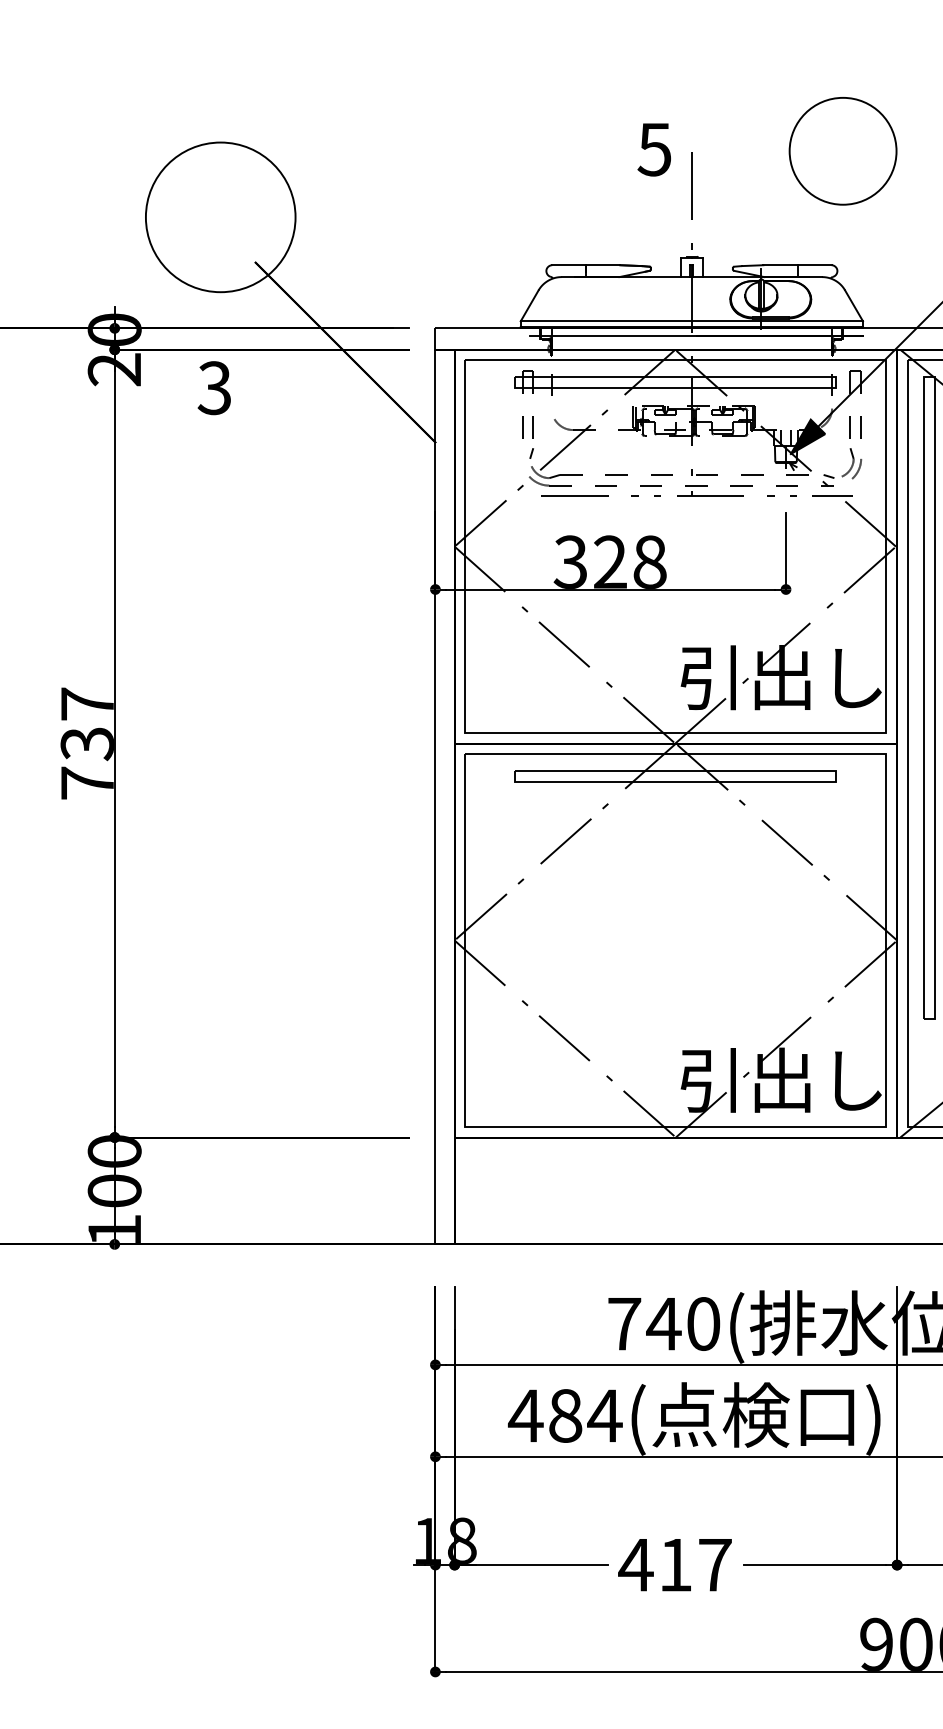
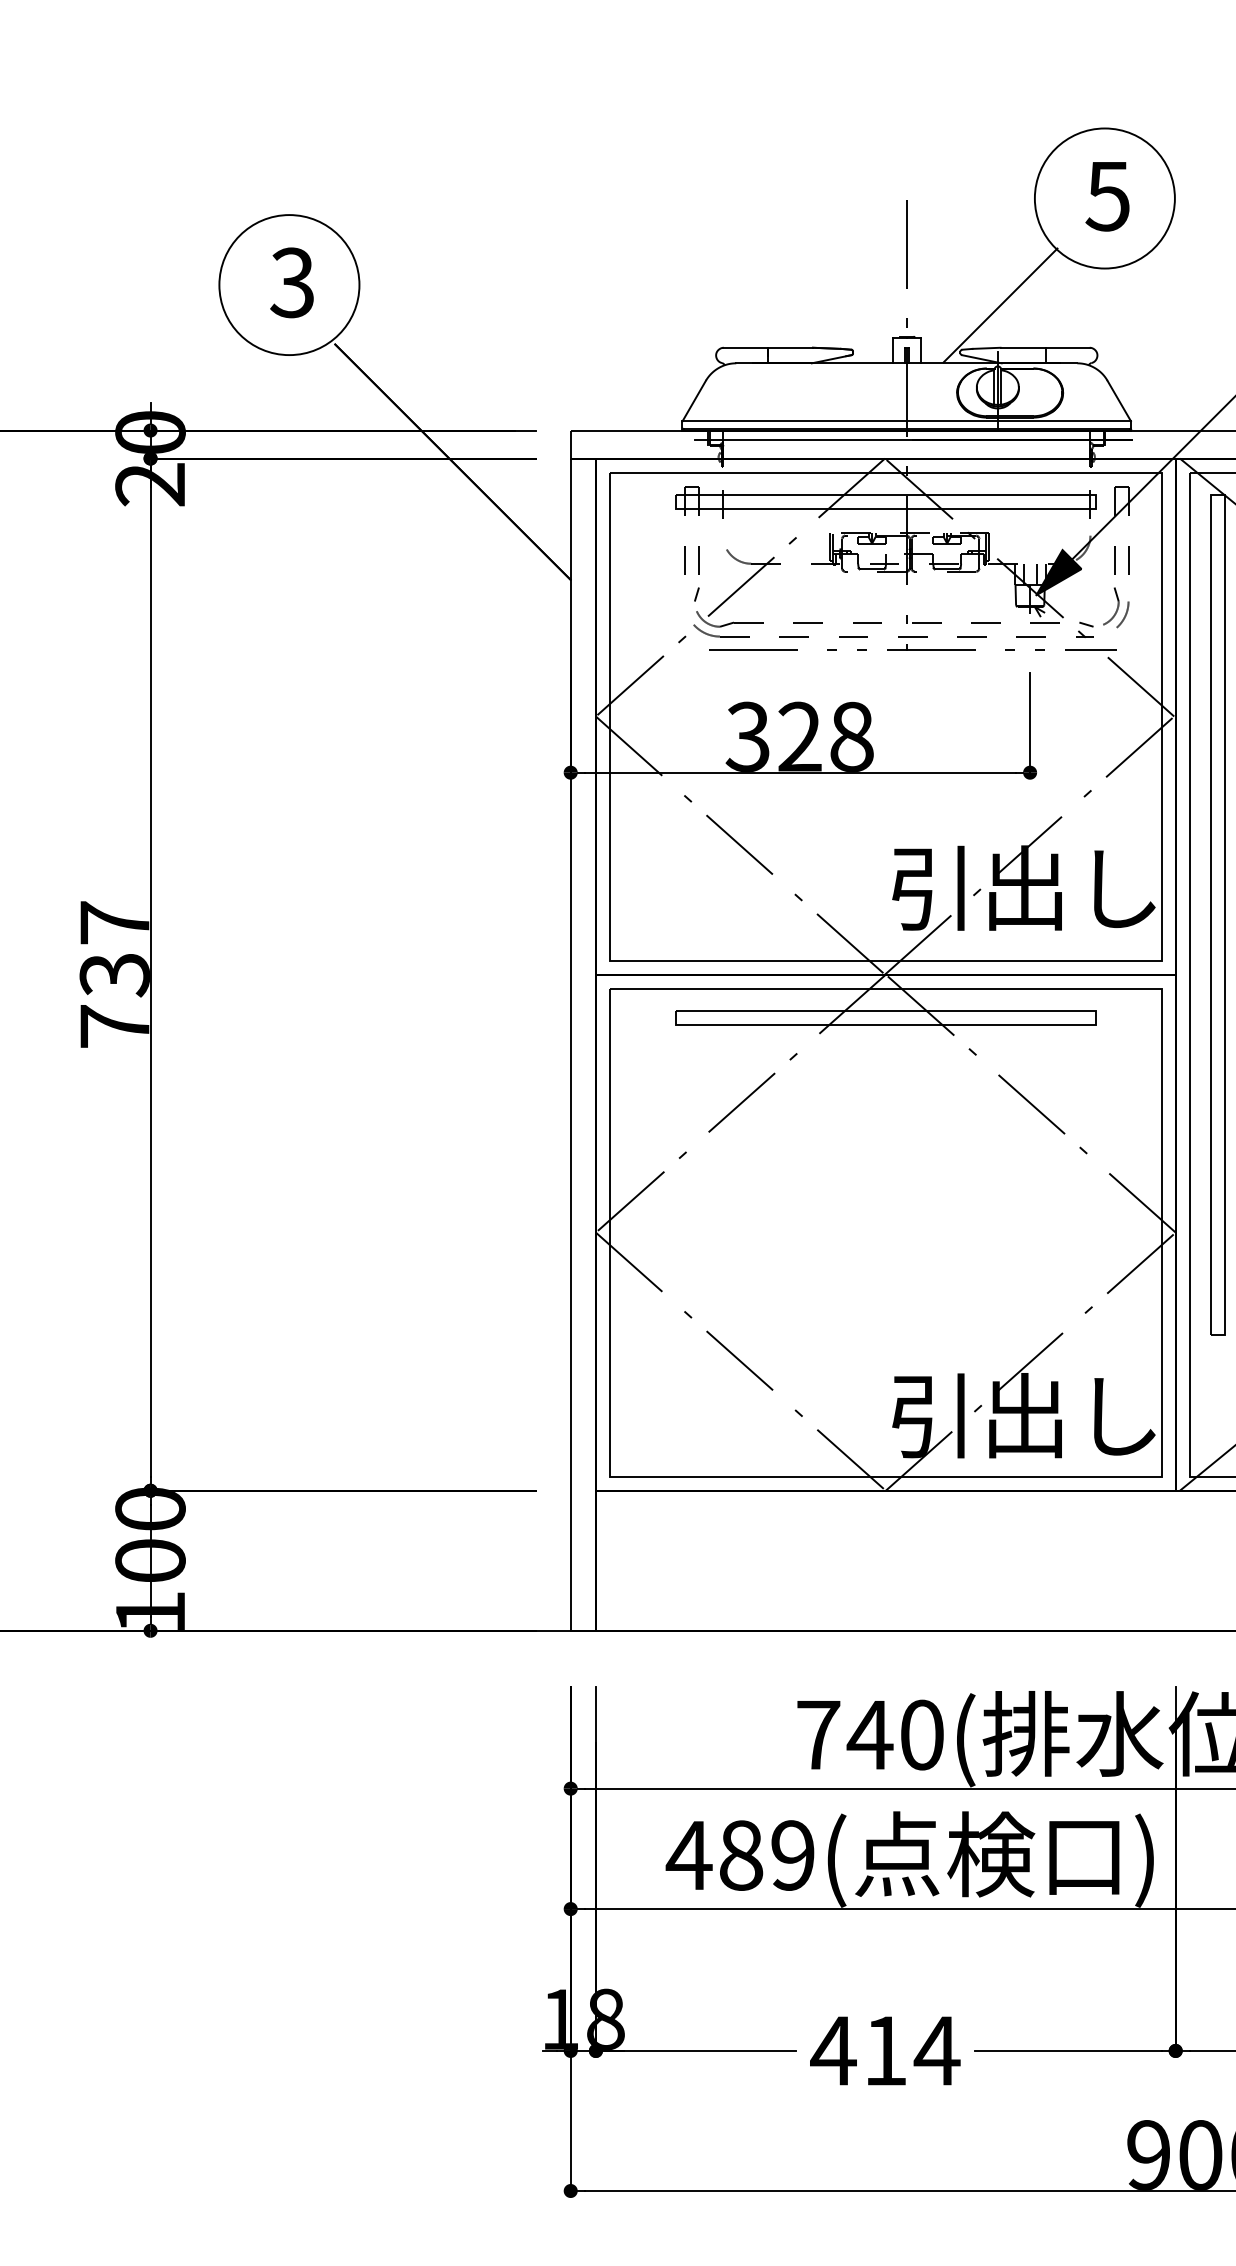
text: (654, 149) -> (1107, 196), moved
circle: (220, 217) -> (289, 285), size x0.71
line: (763, 232) -> (1000, 305), added
text: (213, 387) -> (291, 282), moved
text: (604, 1415) -> (792, 1855), 484( -> 489(
text: (714, 1564) -> (936, 2050), 417 -> 414

